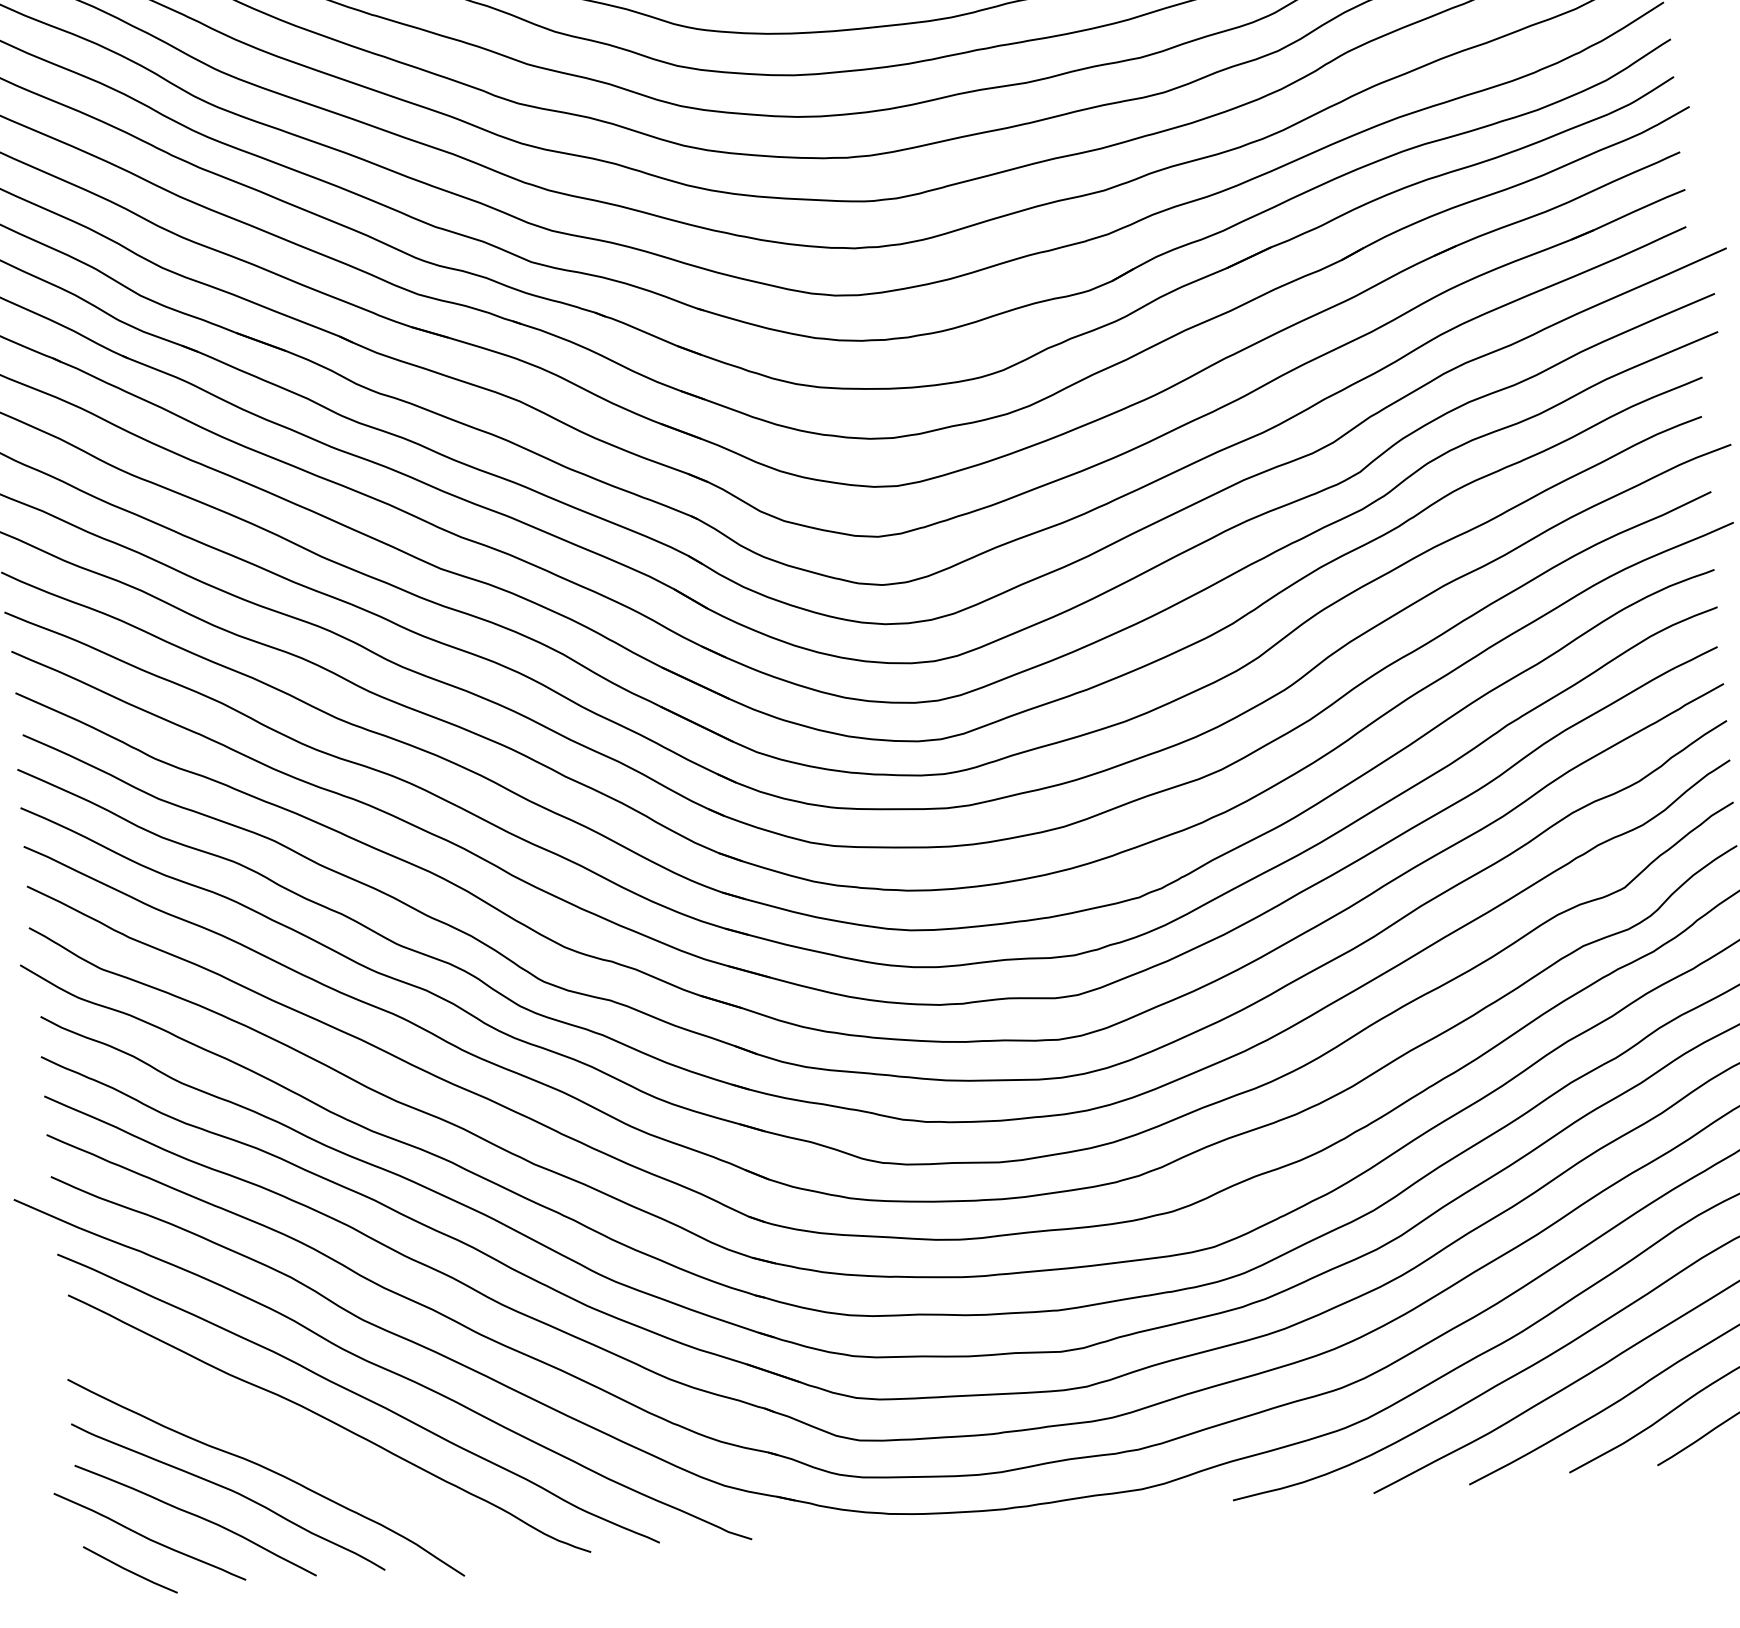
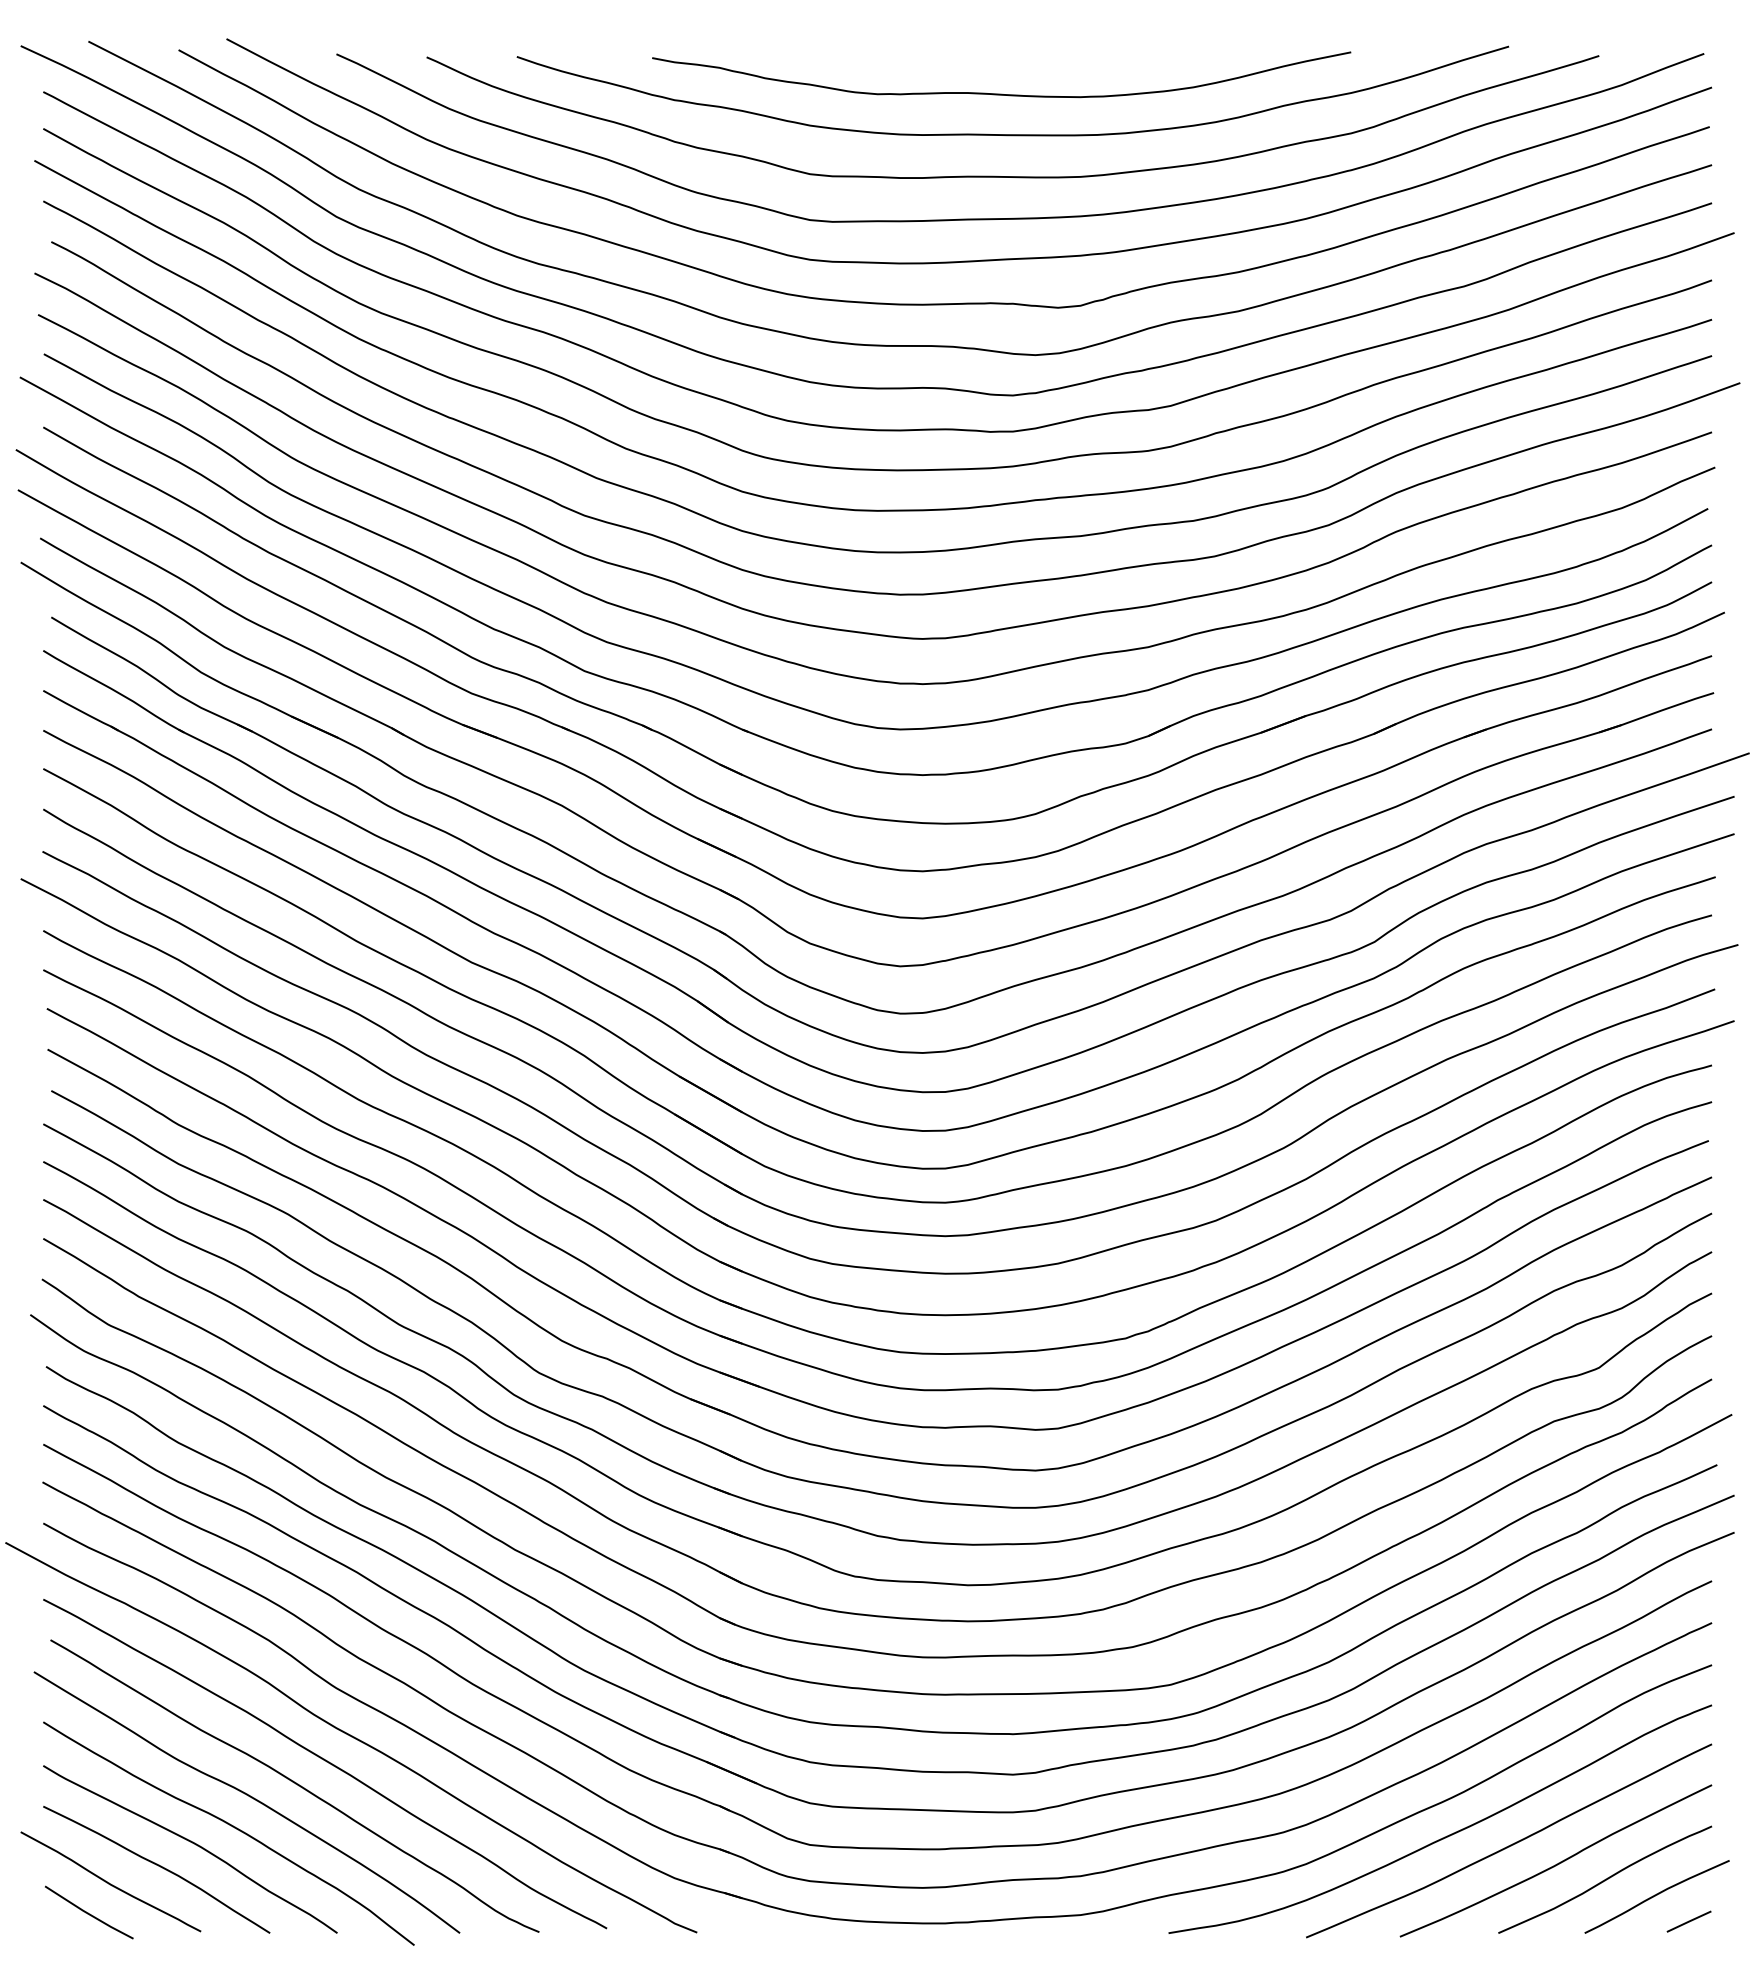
curve: (284, 1439) -> (249, 1797), added

